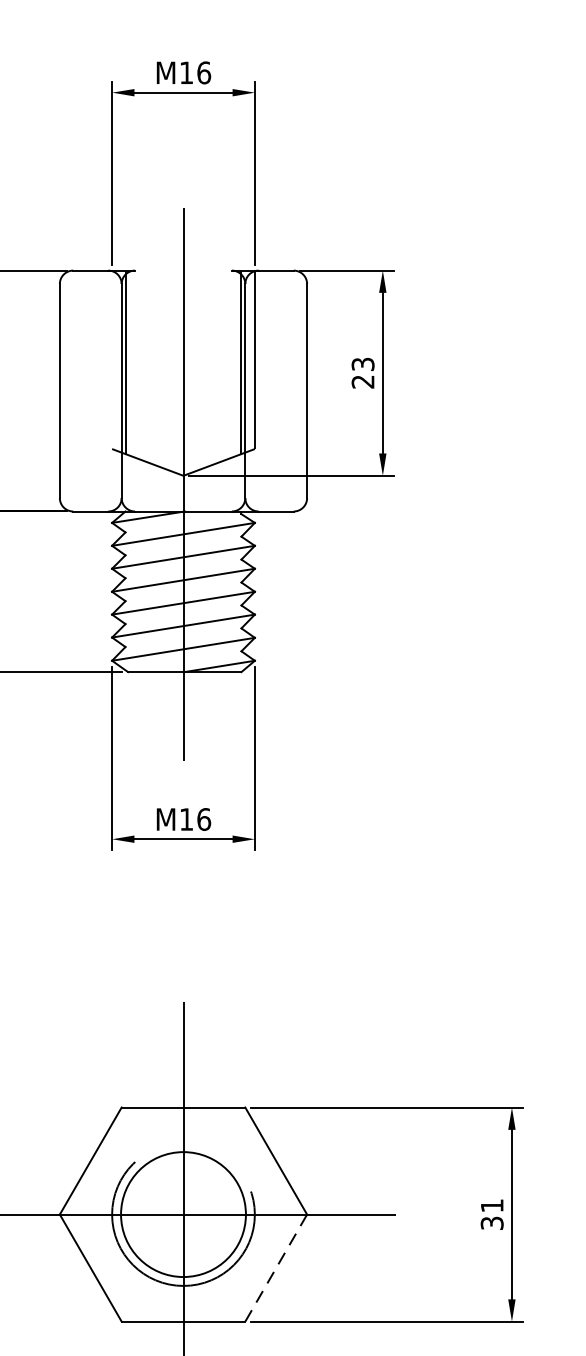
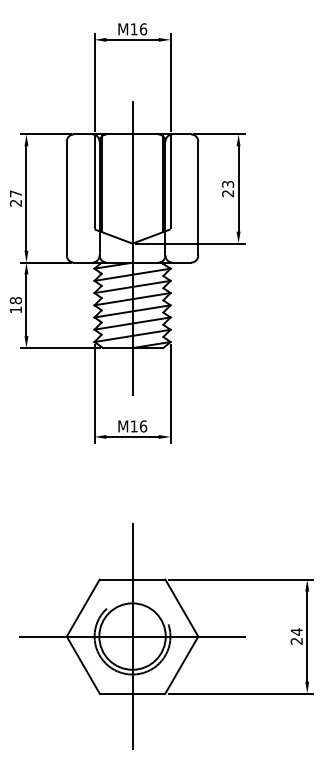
line: (183, 270) -> (132, 134), added
line: (111, 359) -> (94, 181), added
text: (491, 1214) -> (296, 636), 31 -> 24
line: (275, 1268) -> (181, 665), dashed -> solid

